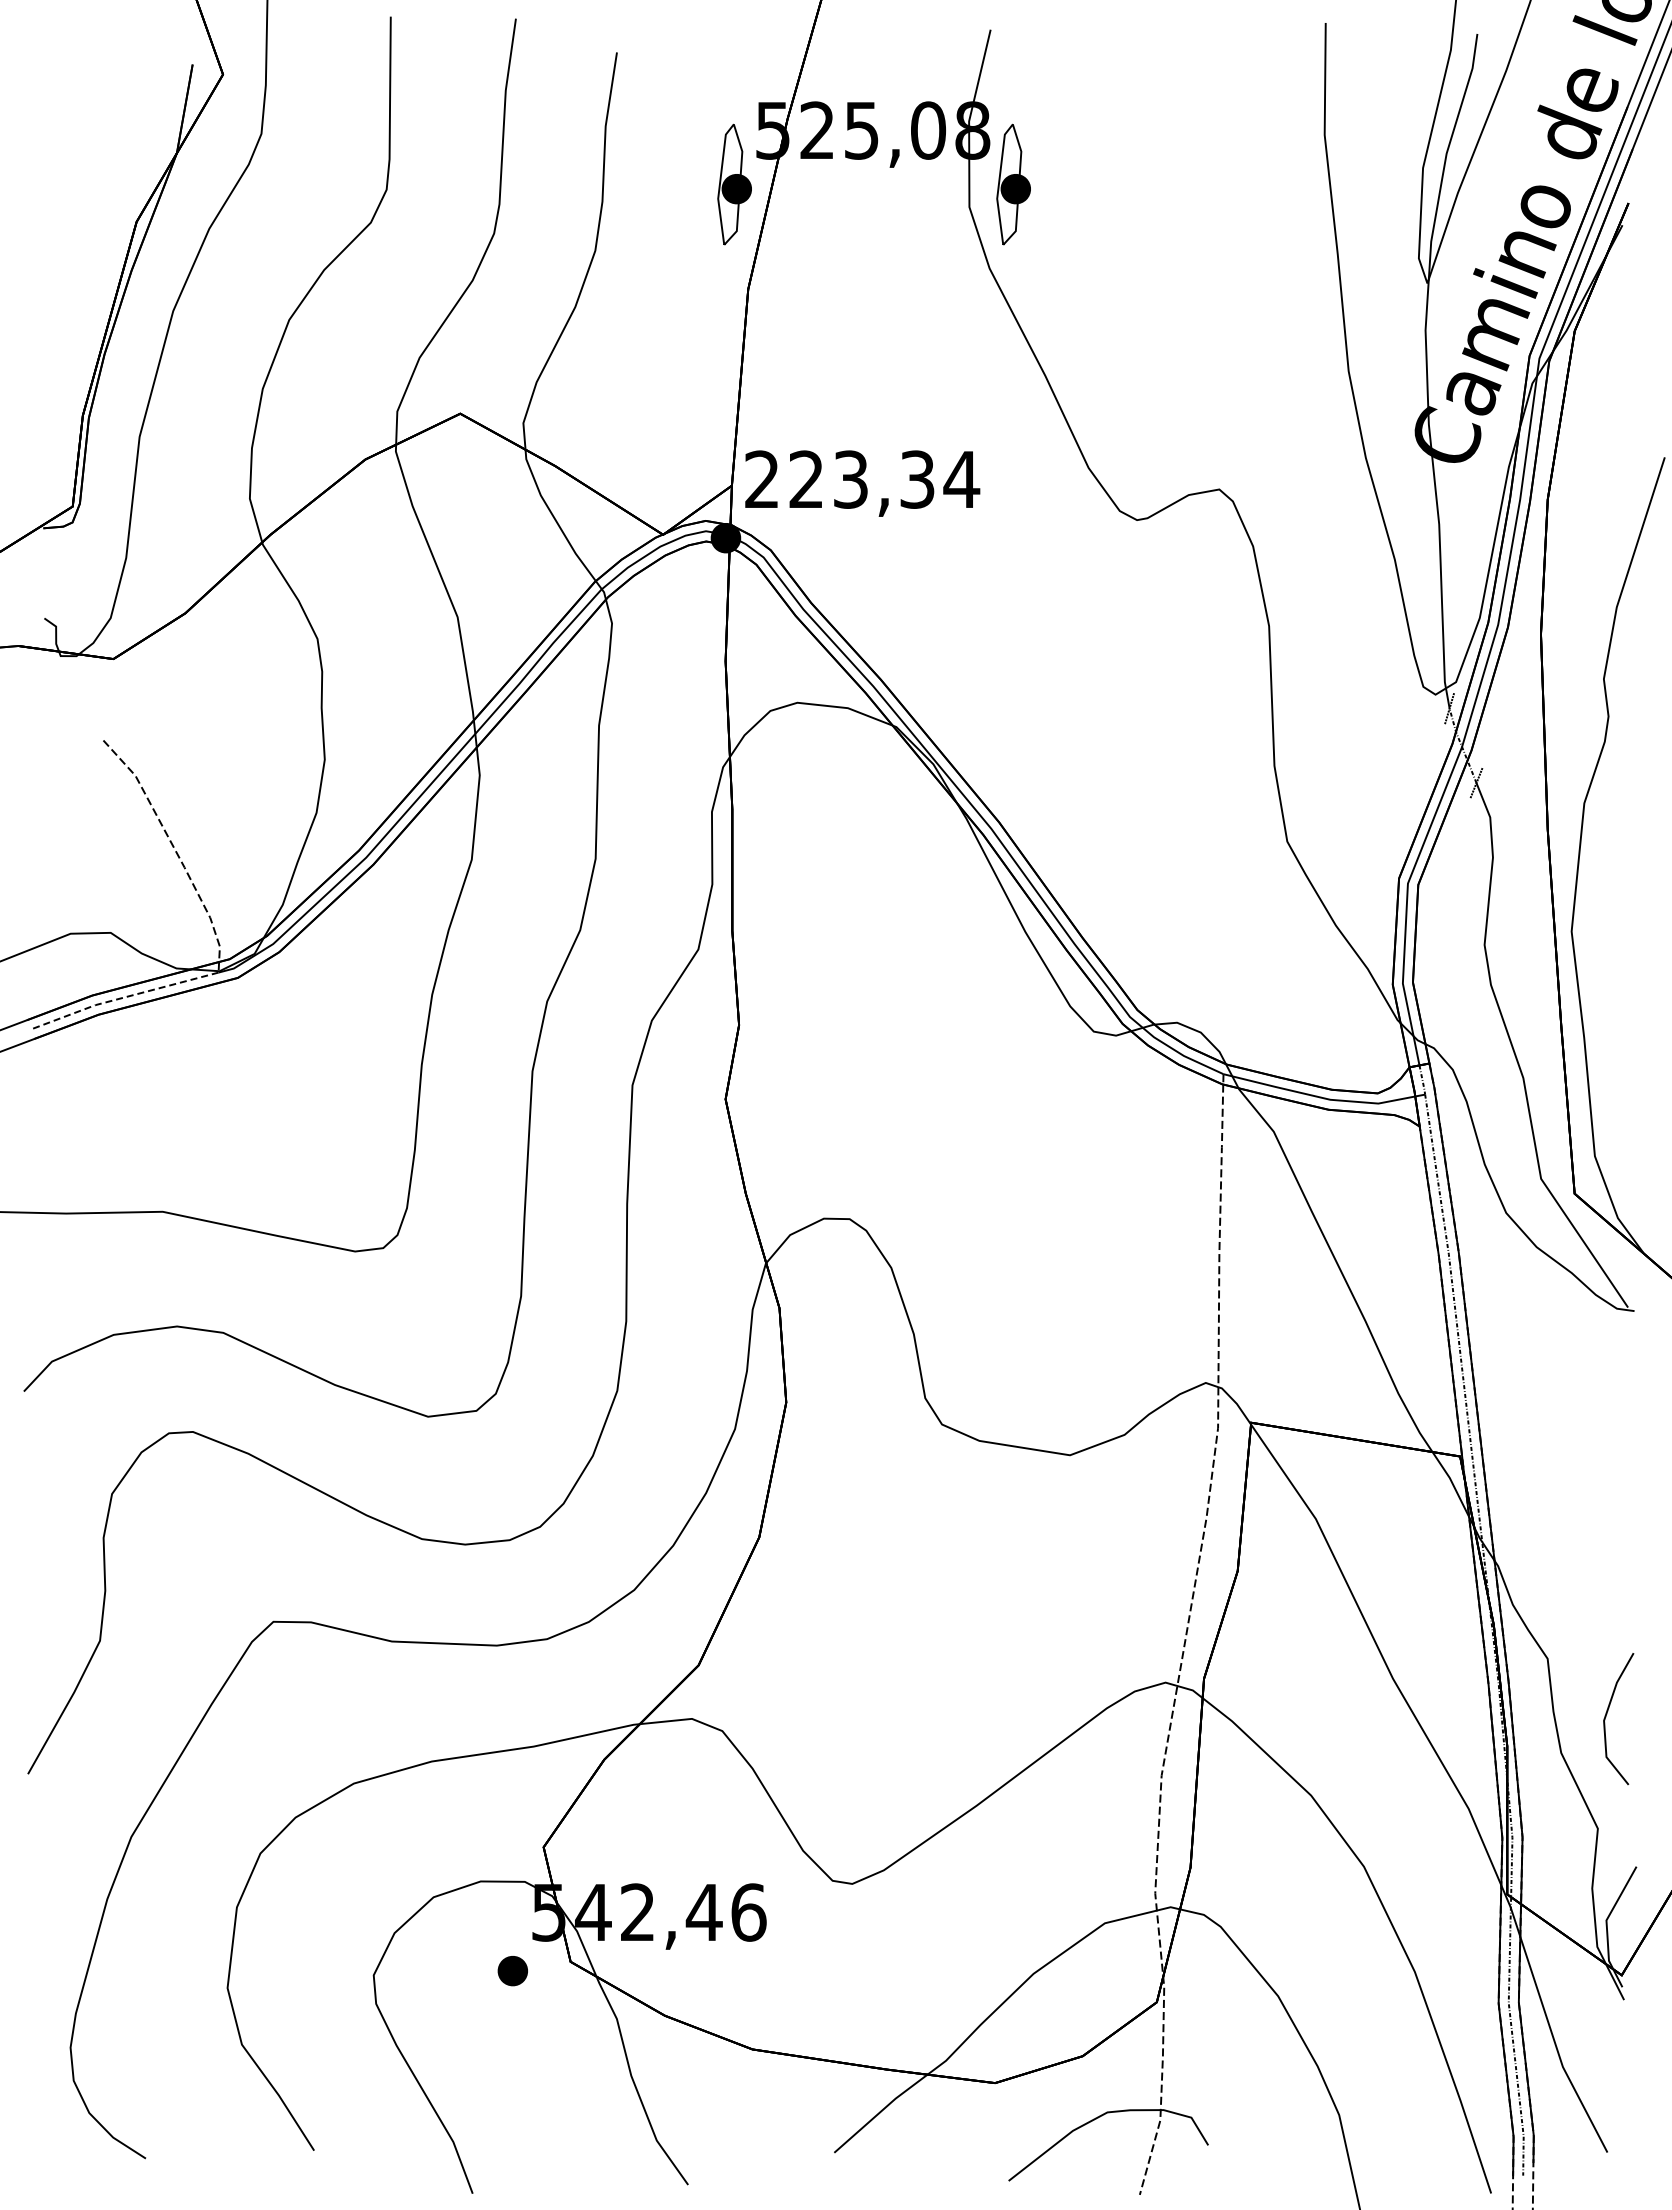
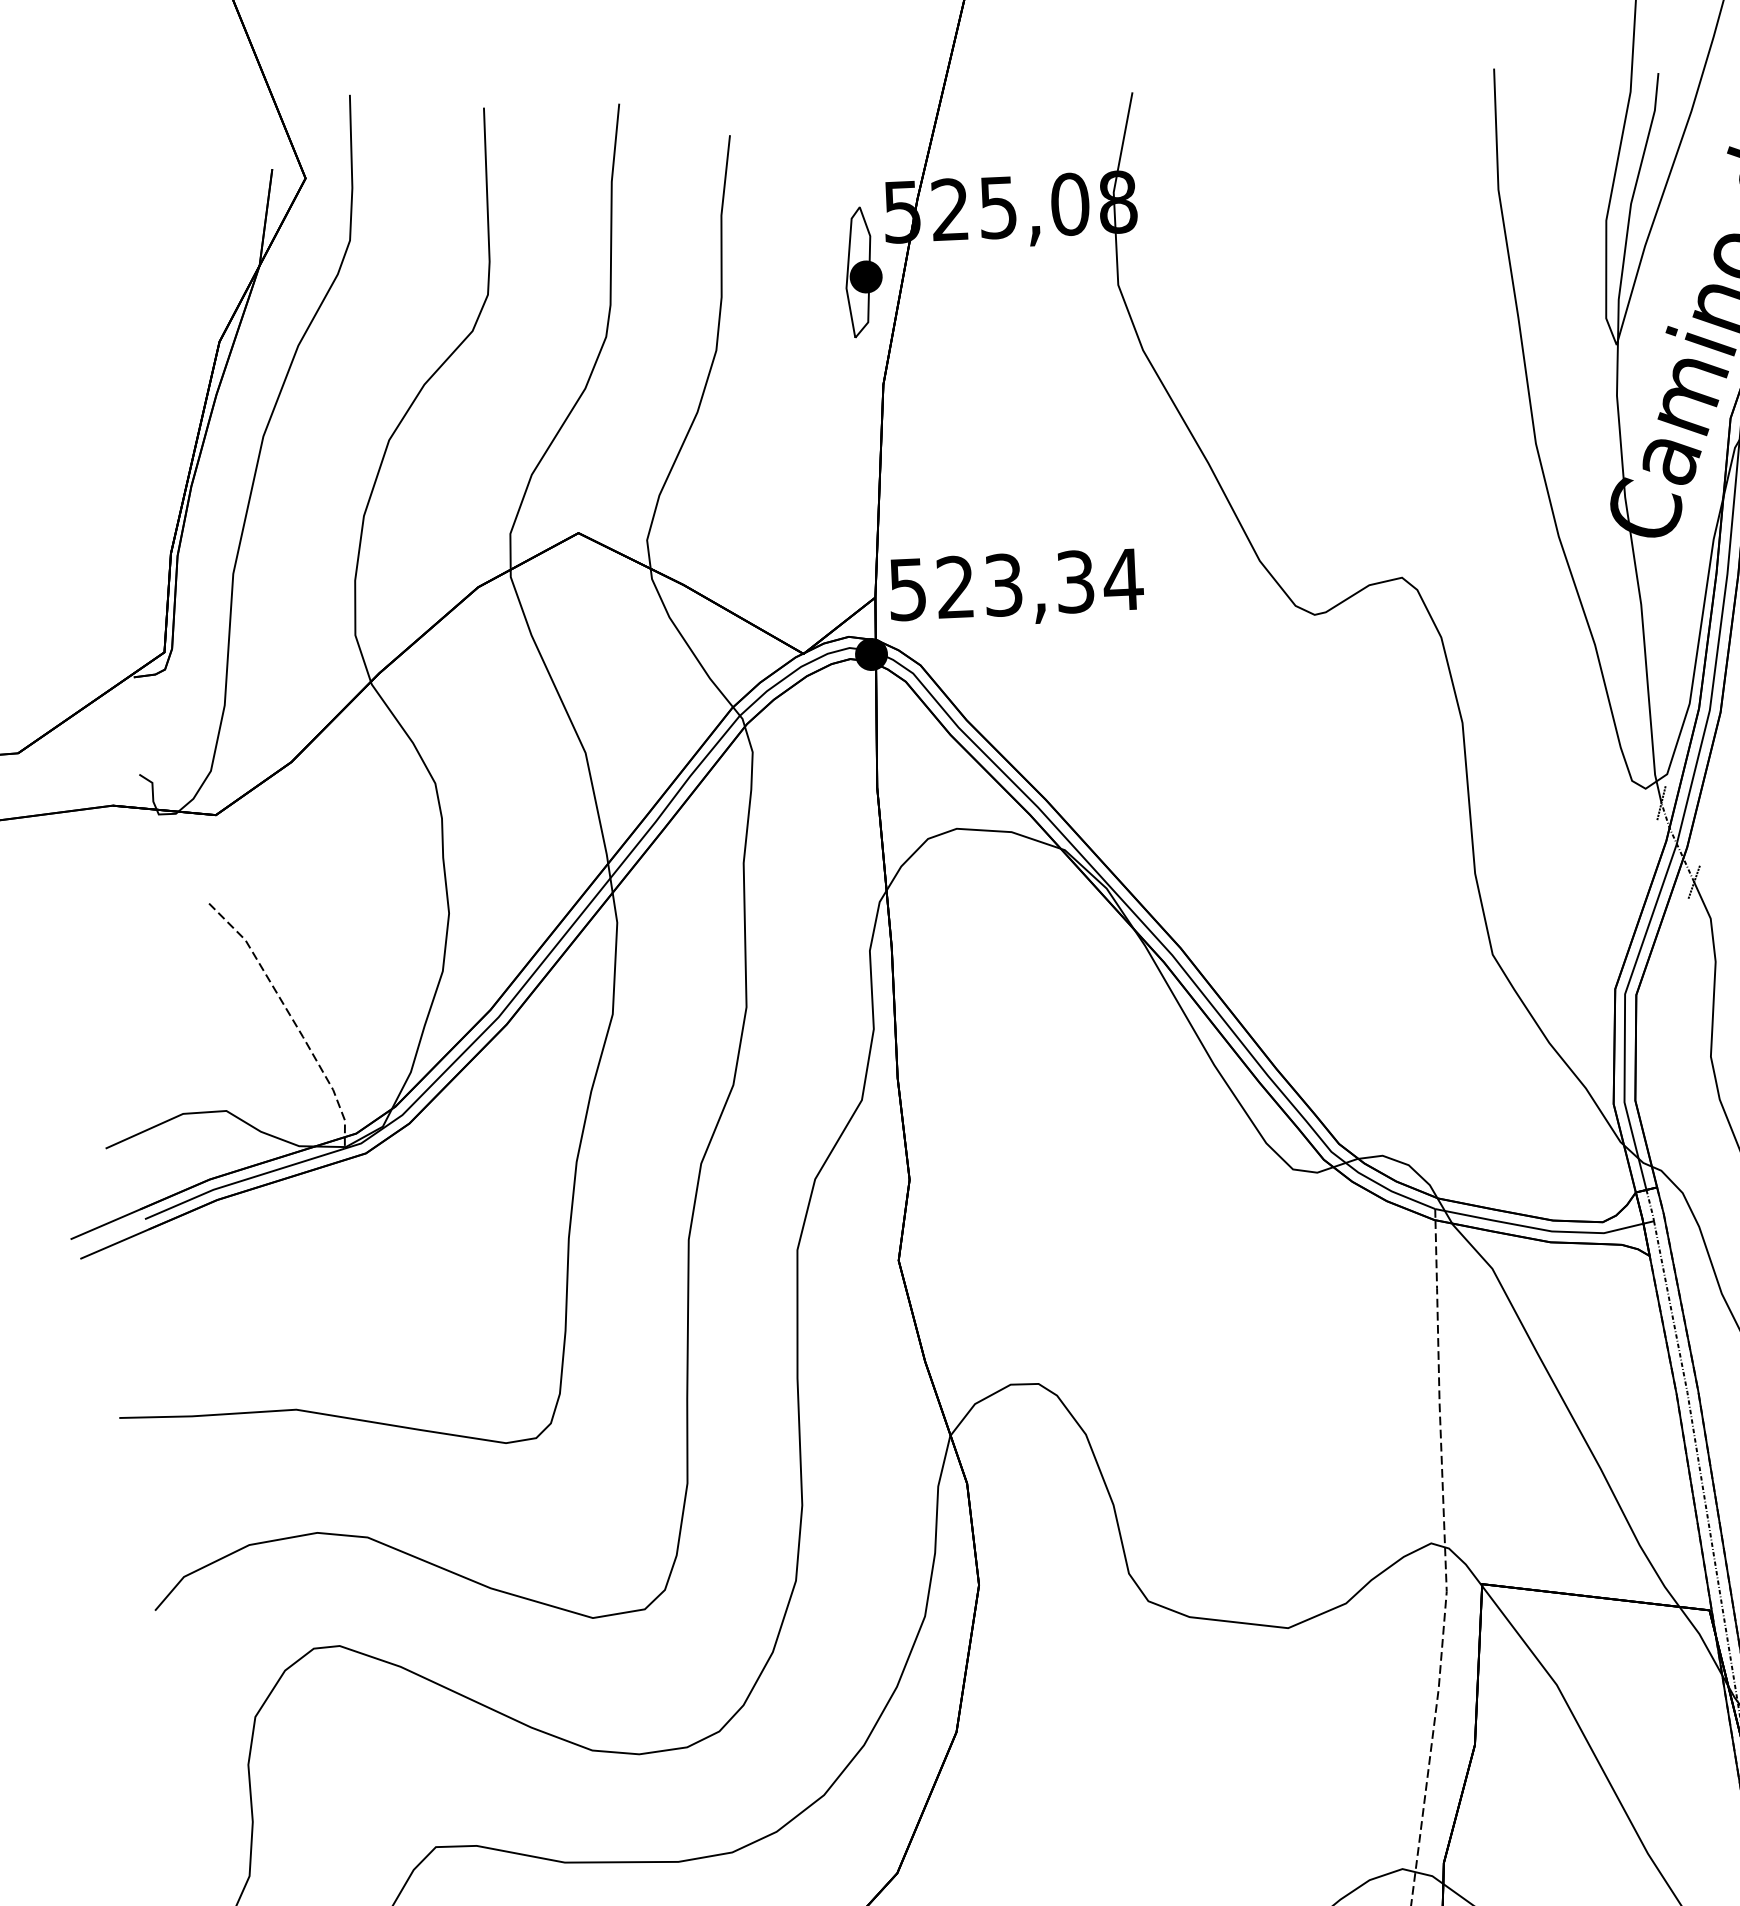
part: (1013, 184) -> (1164, 258), removed
text: (761, 479) -> (907, 589), 223,34 -> 523,34
line: (123, 997) -> (243, 1180), dashed -> solid

